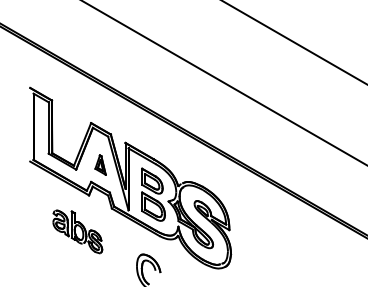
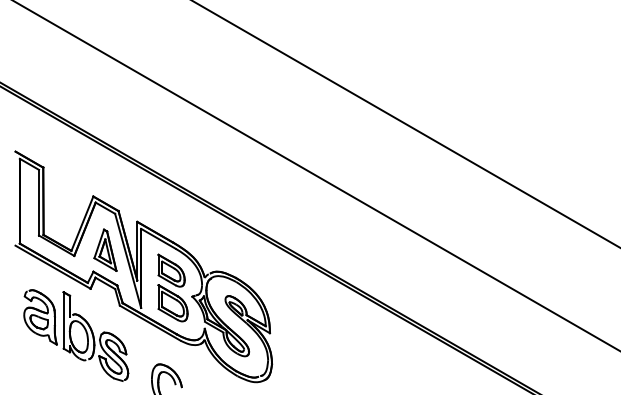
part: (100, 164) -> (105, 249), size x1.67
part: (77, 231) -> (76, 335), size x1.67

